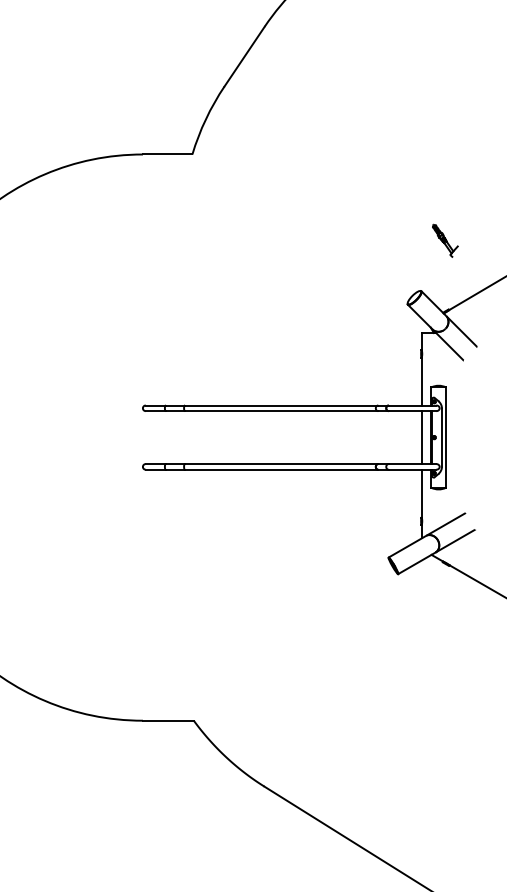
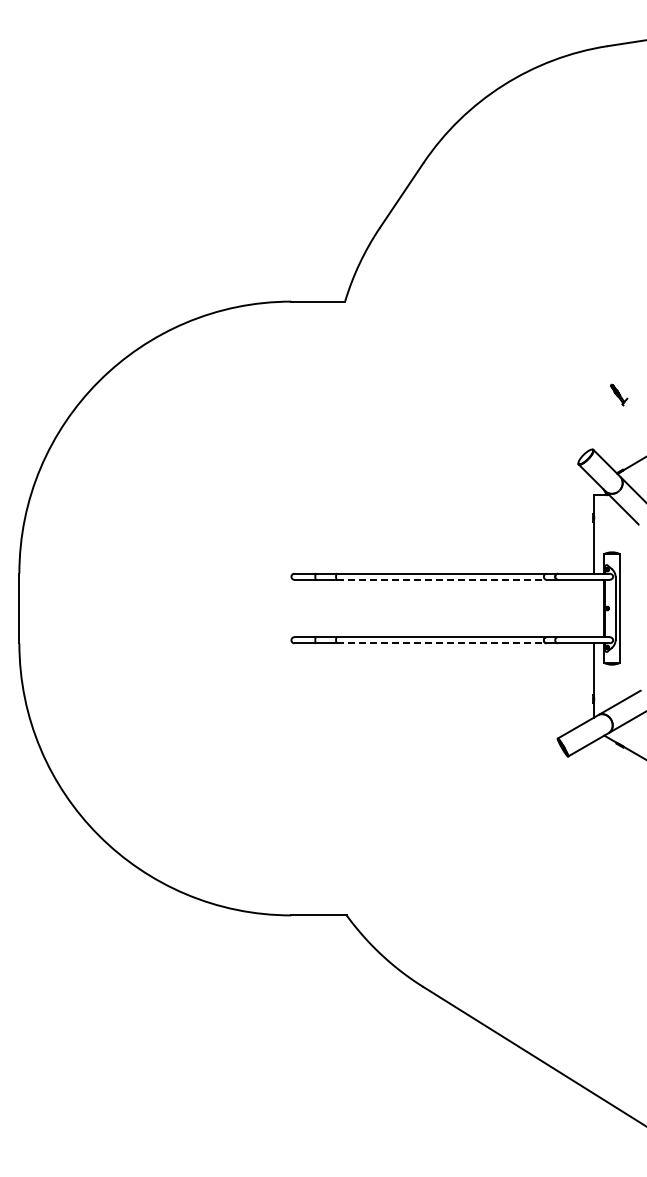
part: (444, 240) -> (618, 394), size x0.6
line: (281, 410) -> (441, 579), solid -> dashed
line: (421, 437) -> (593, 608), removed
line: (281, 469) -> (441, 643), solid -> dashed

